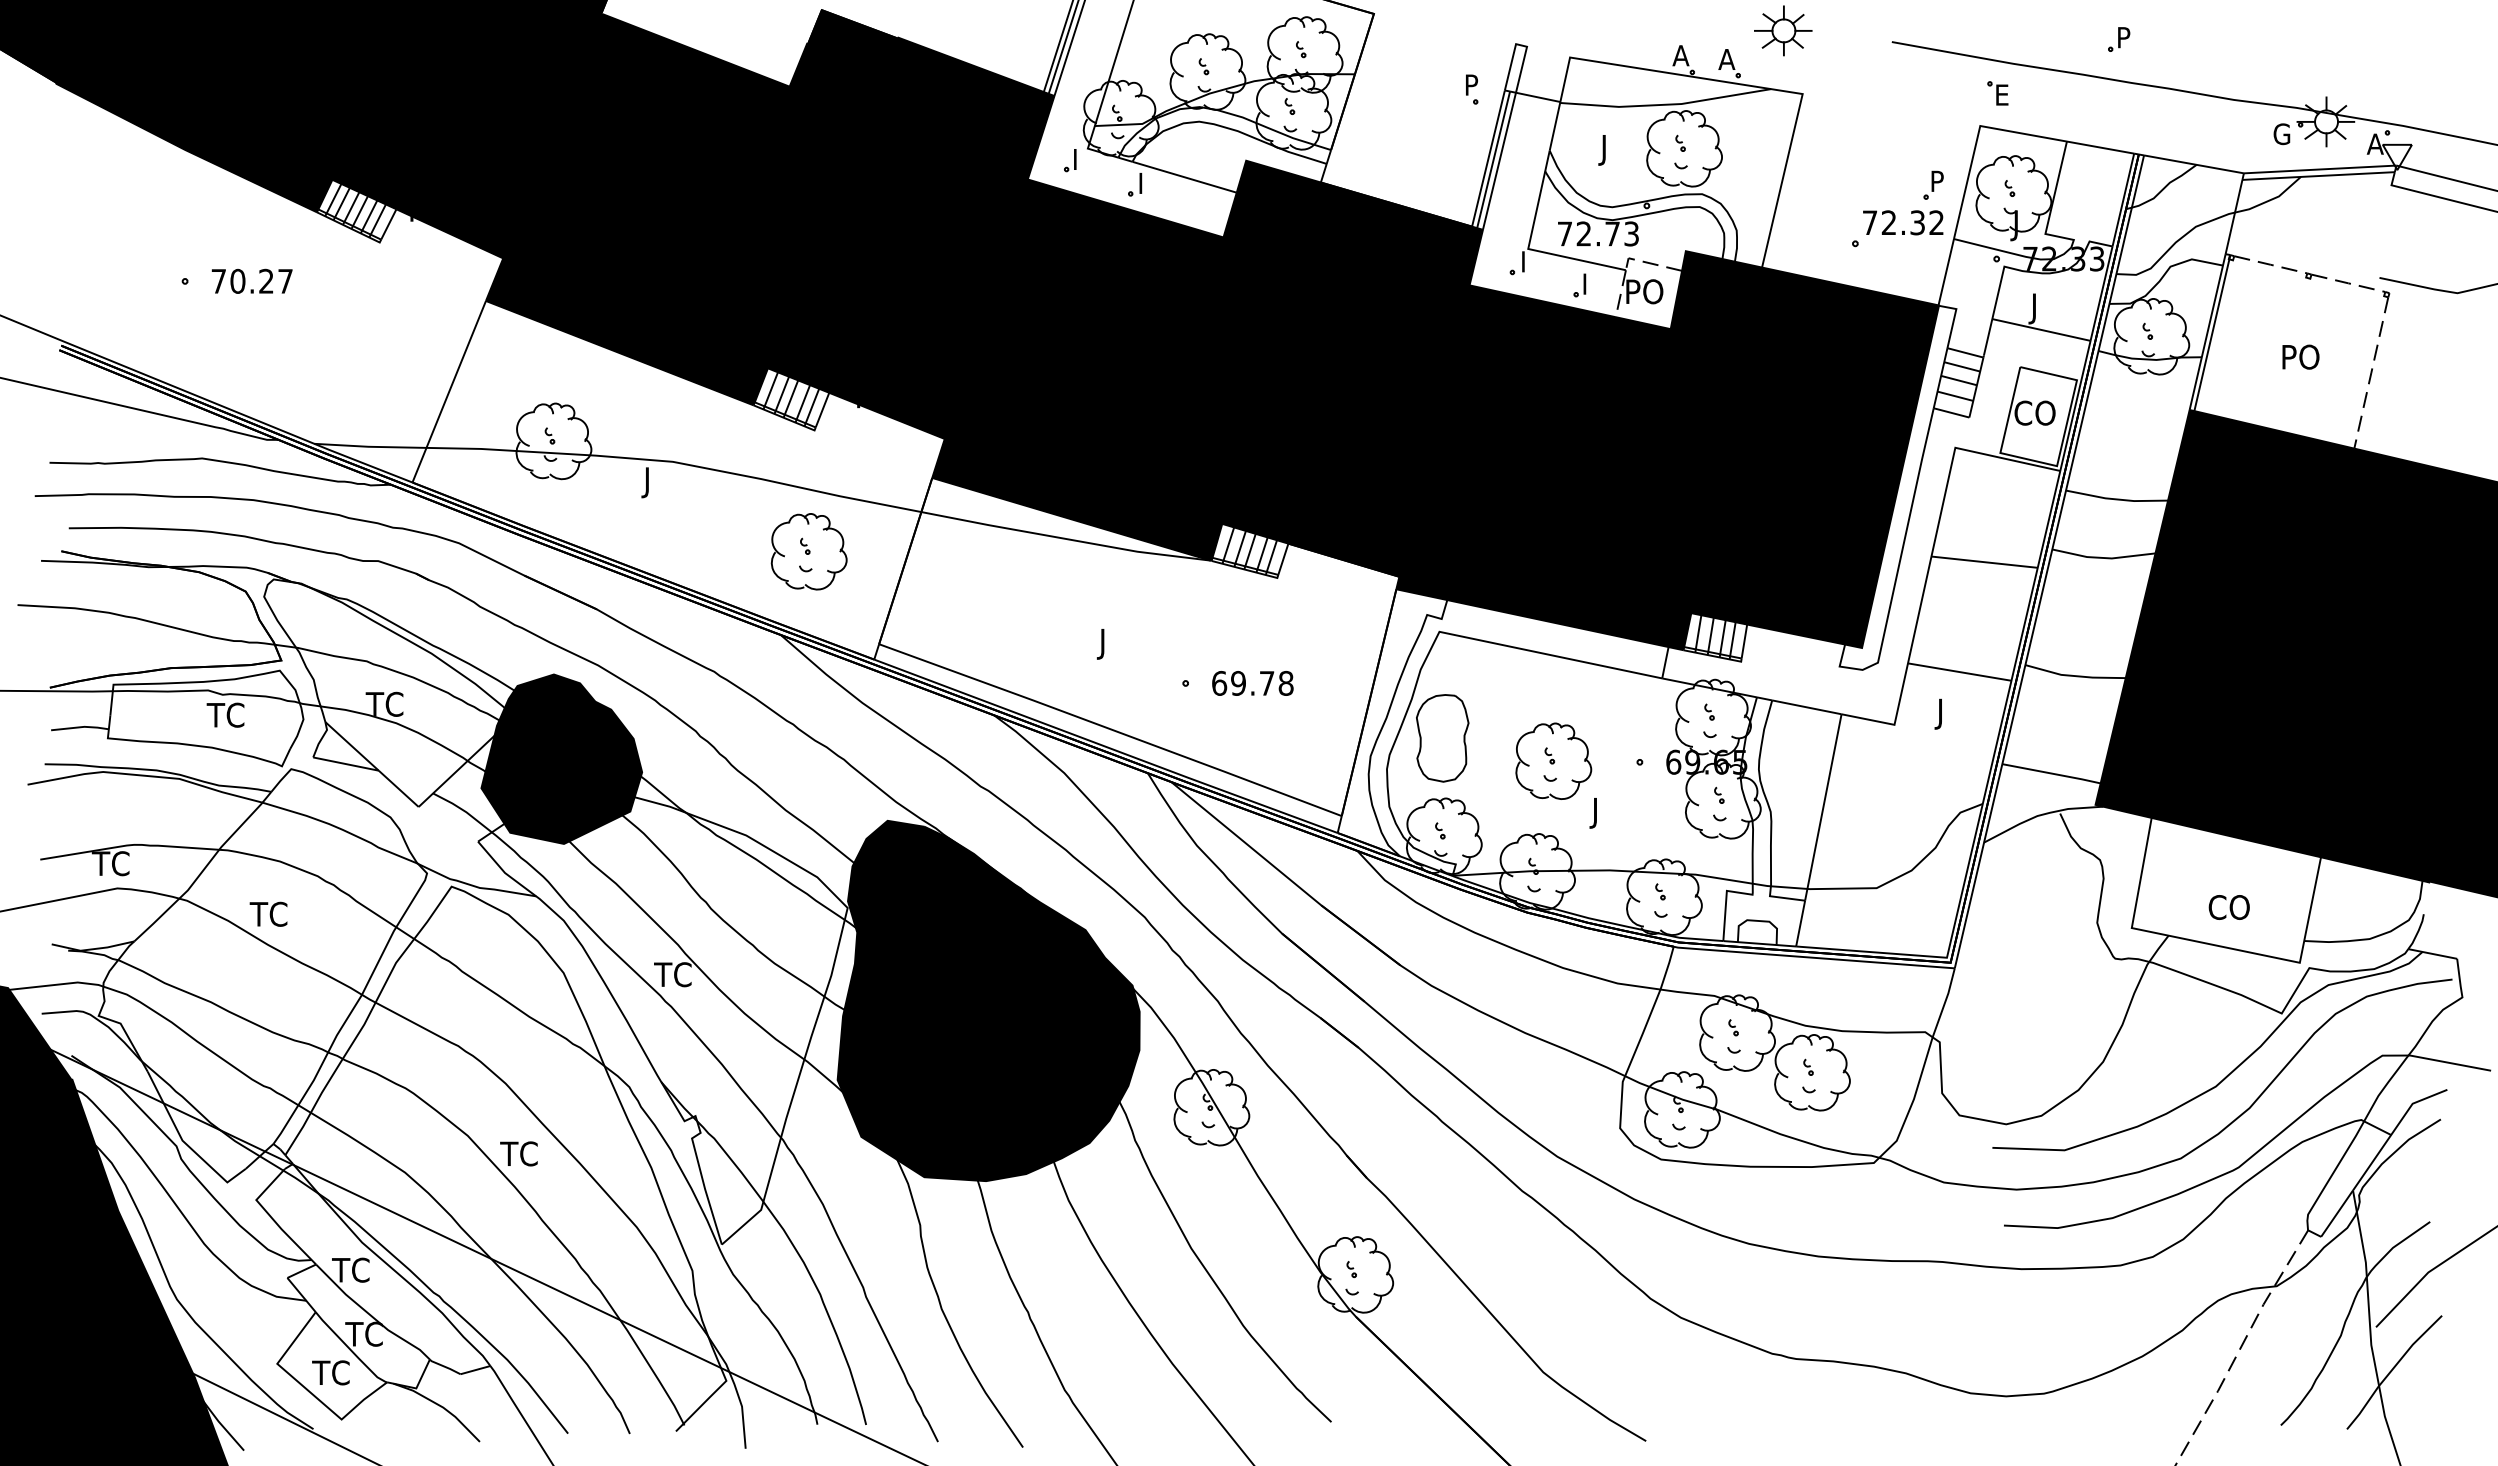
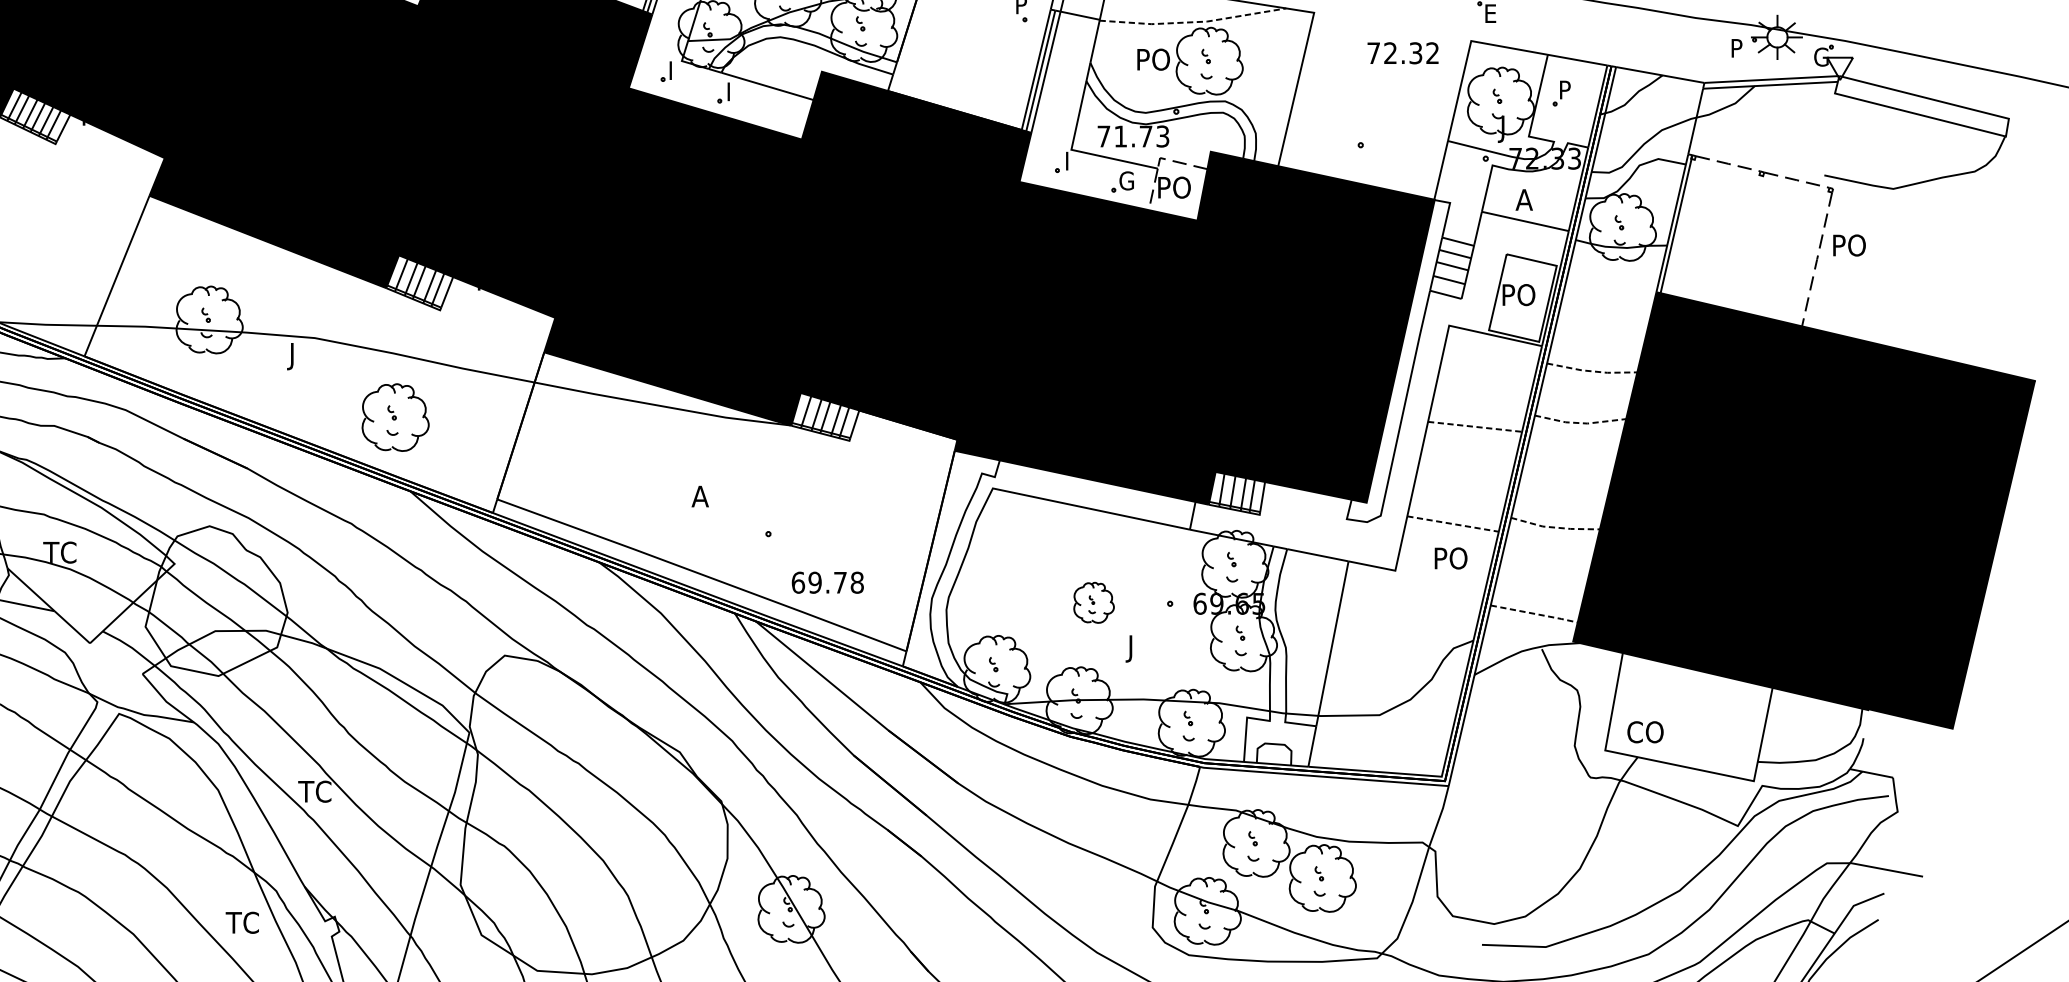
line: (1666, 104) -> (1193, 22), solid -> dashed
text: (2281, 134) -> (1737, 48), G -> P
text: (2375, 144) -> (1820, 57), A -> G
text: (1618, 149) -> (1151, 61), J -> PO
part: (1933, 184) -> (1561, 92), moved
text: (1903, 222) -> (1403, 52), moved
text: (1583, 233) -> (1120, 136), 72.73 -> 71.73
text: (1590, 283) -> (1126, 180), I -> G
text: (2039, 308) -> (1523, 202), J -> A
text: (2300, 356) -> (1849, 244), moved
text: (2034, 412) -> (1519, 294), CO -> PO
line: (2116, 499) -> (1591, 371), solid -> dashed
part: (808, 551) -> (395, 417), moved
line: (2103, 558) -> (1580, 423), solid -> dashed
line: (1985, 562) -> (1475, 427), solid -> dashed
text: (1107, 644) -> (699, 499), J -> A
line: (1960, 672) -> (1453, 524), solid -> dashed
line: (2074, 676) -> (1554, 527), solid -> dashed
text: (1252, 683) -> (827, 582), moved
text: (1954, 713) -> (1448, 560), J -> PO
part: (1442, 738) -> (995, 582), removed
fill: (561, 758) -> (216, 600), removed
part: (1553, 760) -> (1093, 602), size x0.6
line: (2052, 773) -> (1535, 613), solid -> dashed
text: (2228, 907) -> (1644, 732), moved
fill: (988, 1000) -> (594, 814), removed
text: (518, 1153) -> (241, 922), moved

